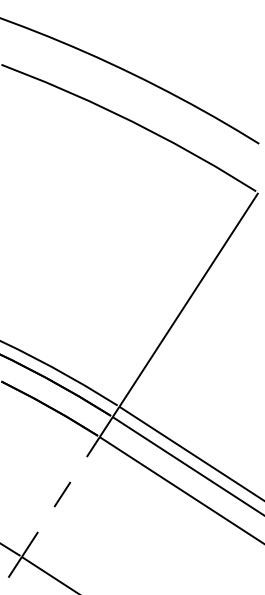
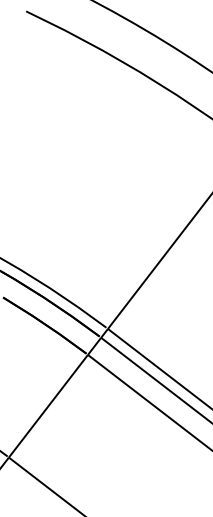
line: (61, 496) -> (49, 405), dashed -> solid

